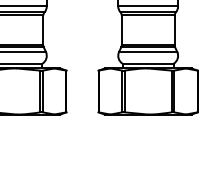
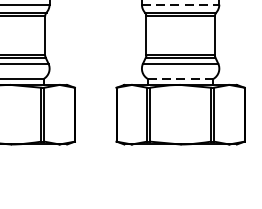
line: (148, 6) -> (181, 4), solid -> dashed
line: (148, 63) -> (181, 78), solid -> dashed

